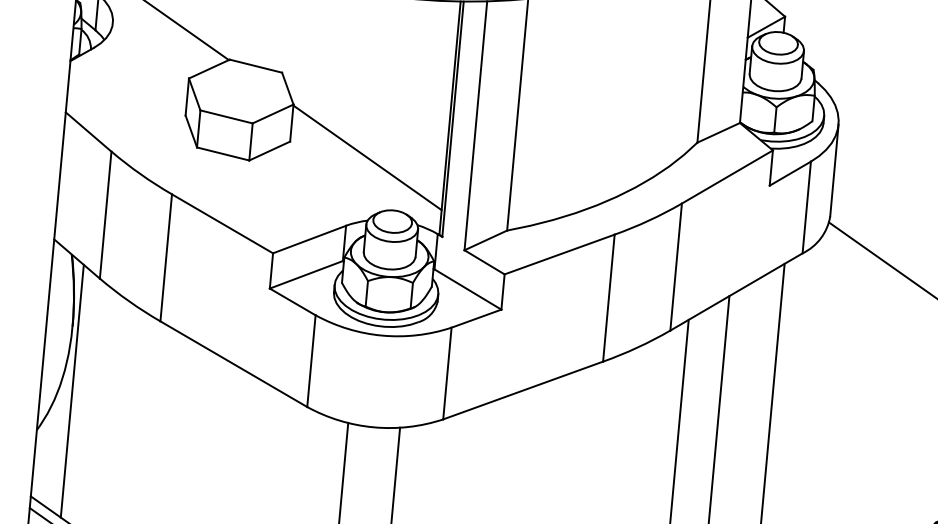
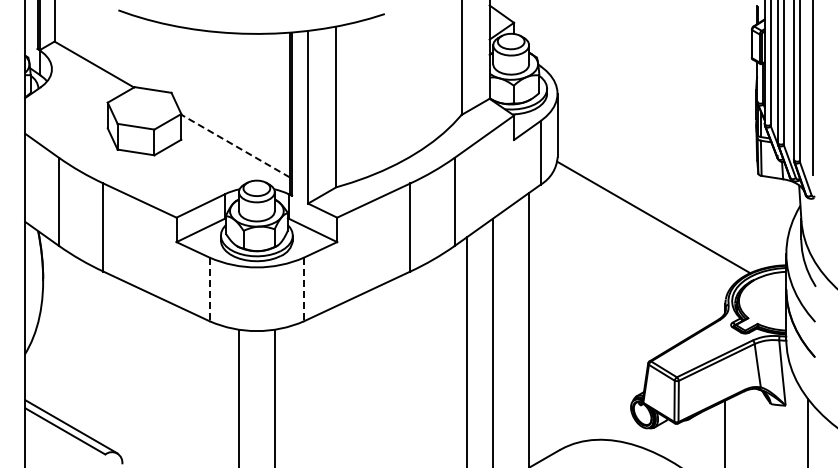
line: (367, 158) -> (235, 146), solid -> dashed
line: (311, 361) -> (209, 289), solid -> dashed
line: (448, 373) -> (304, 289), solid -> dashed
line: (72, 390) -> (47, 324), removed

